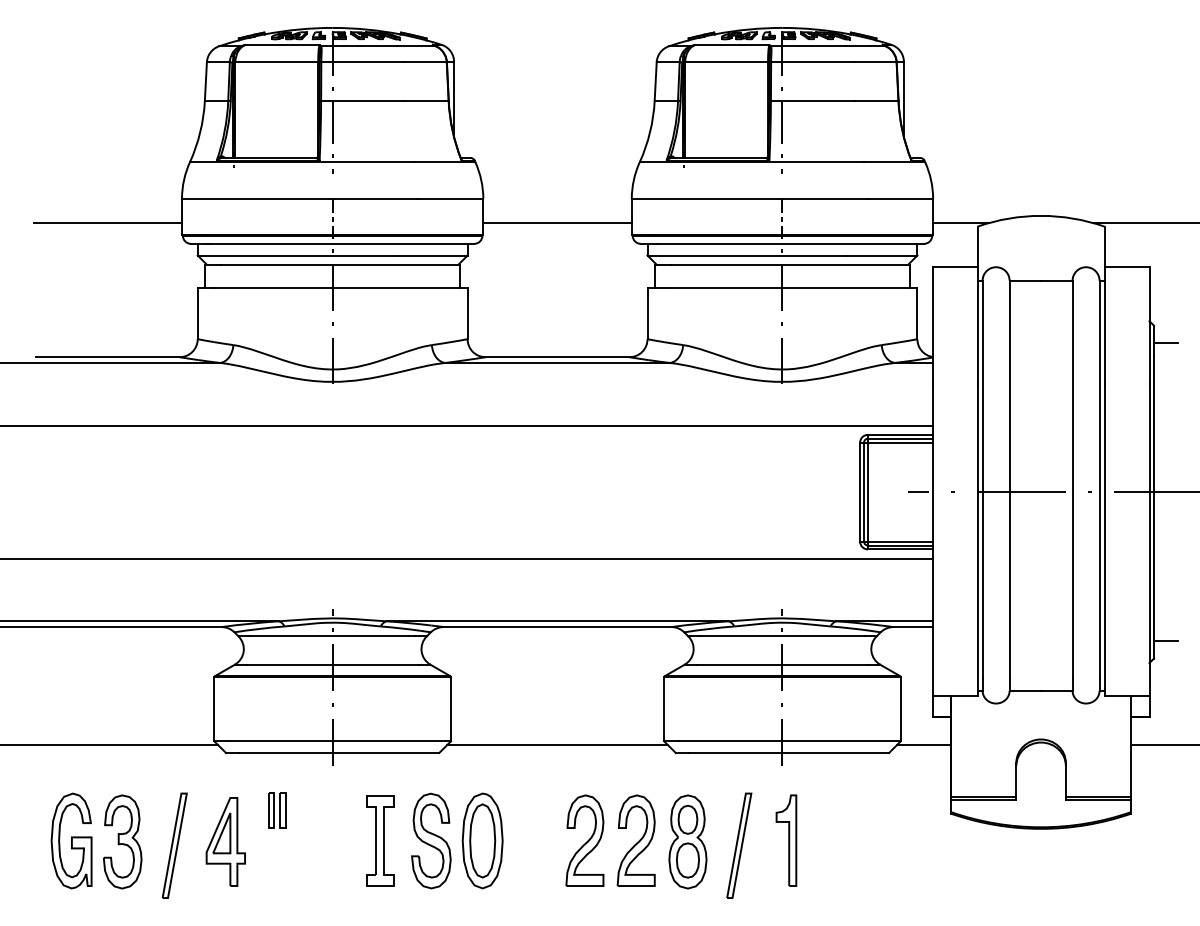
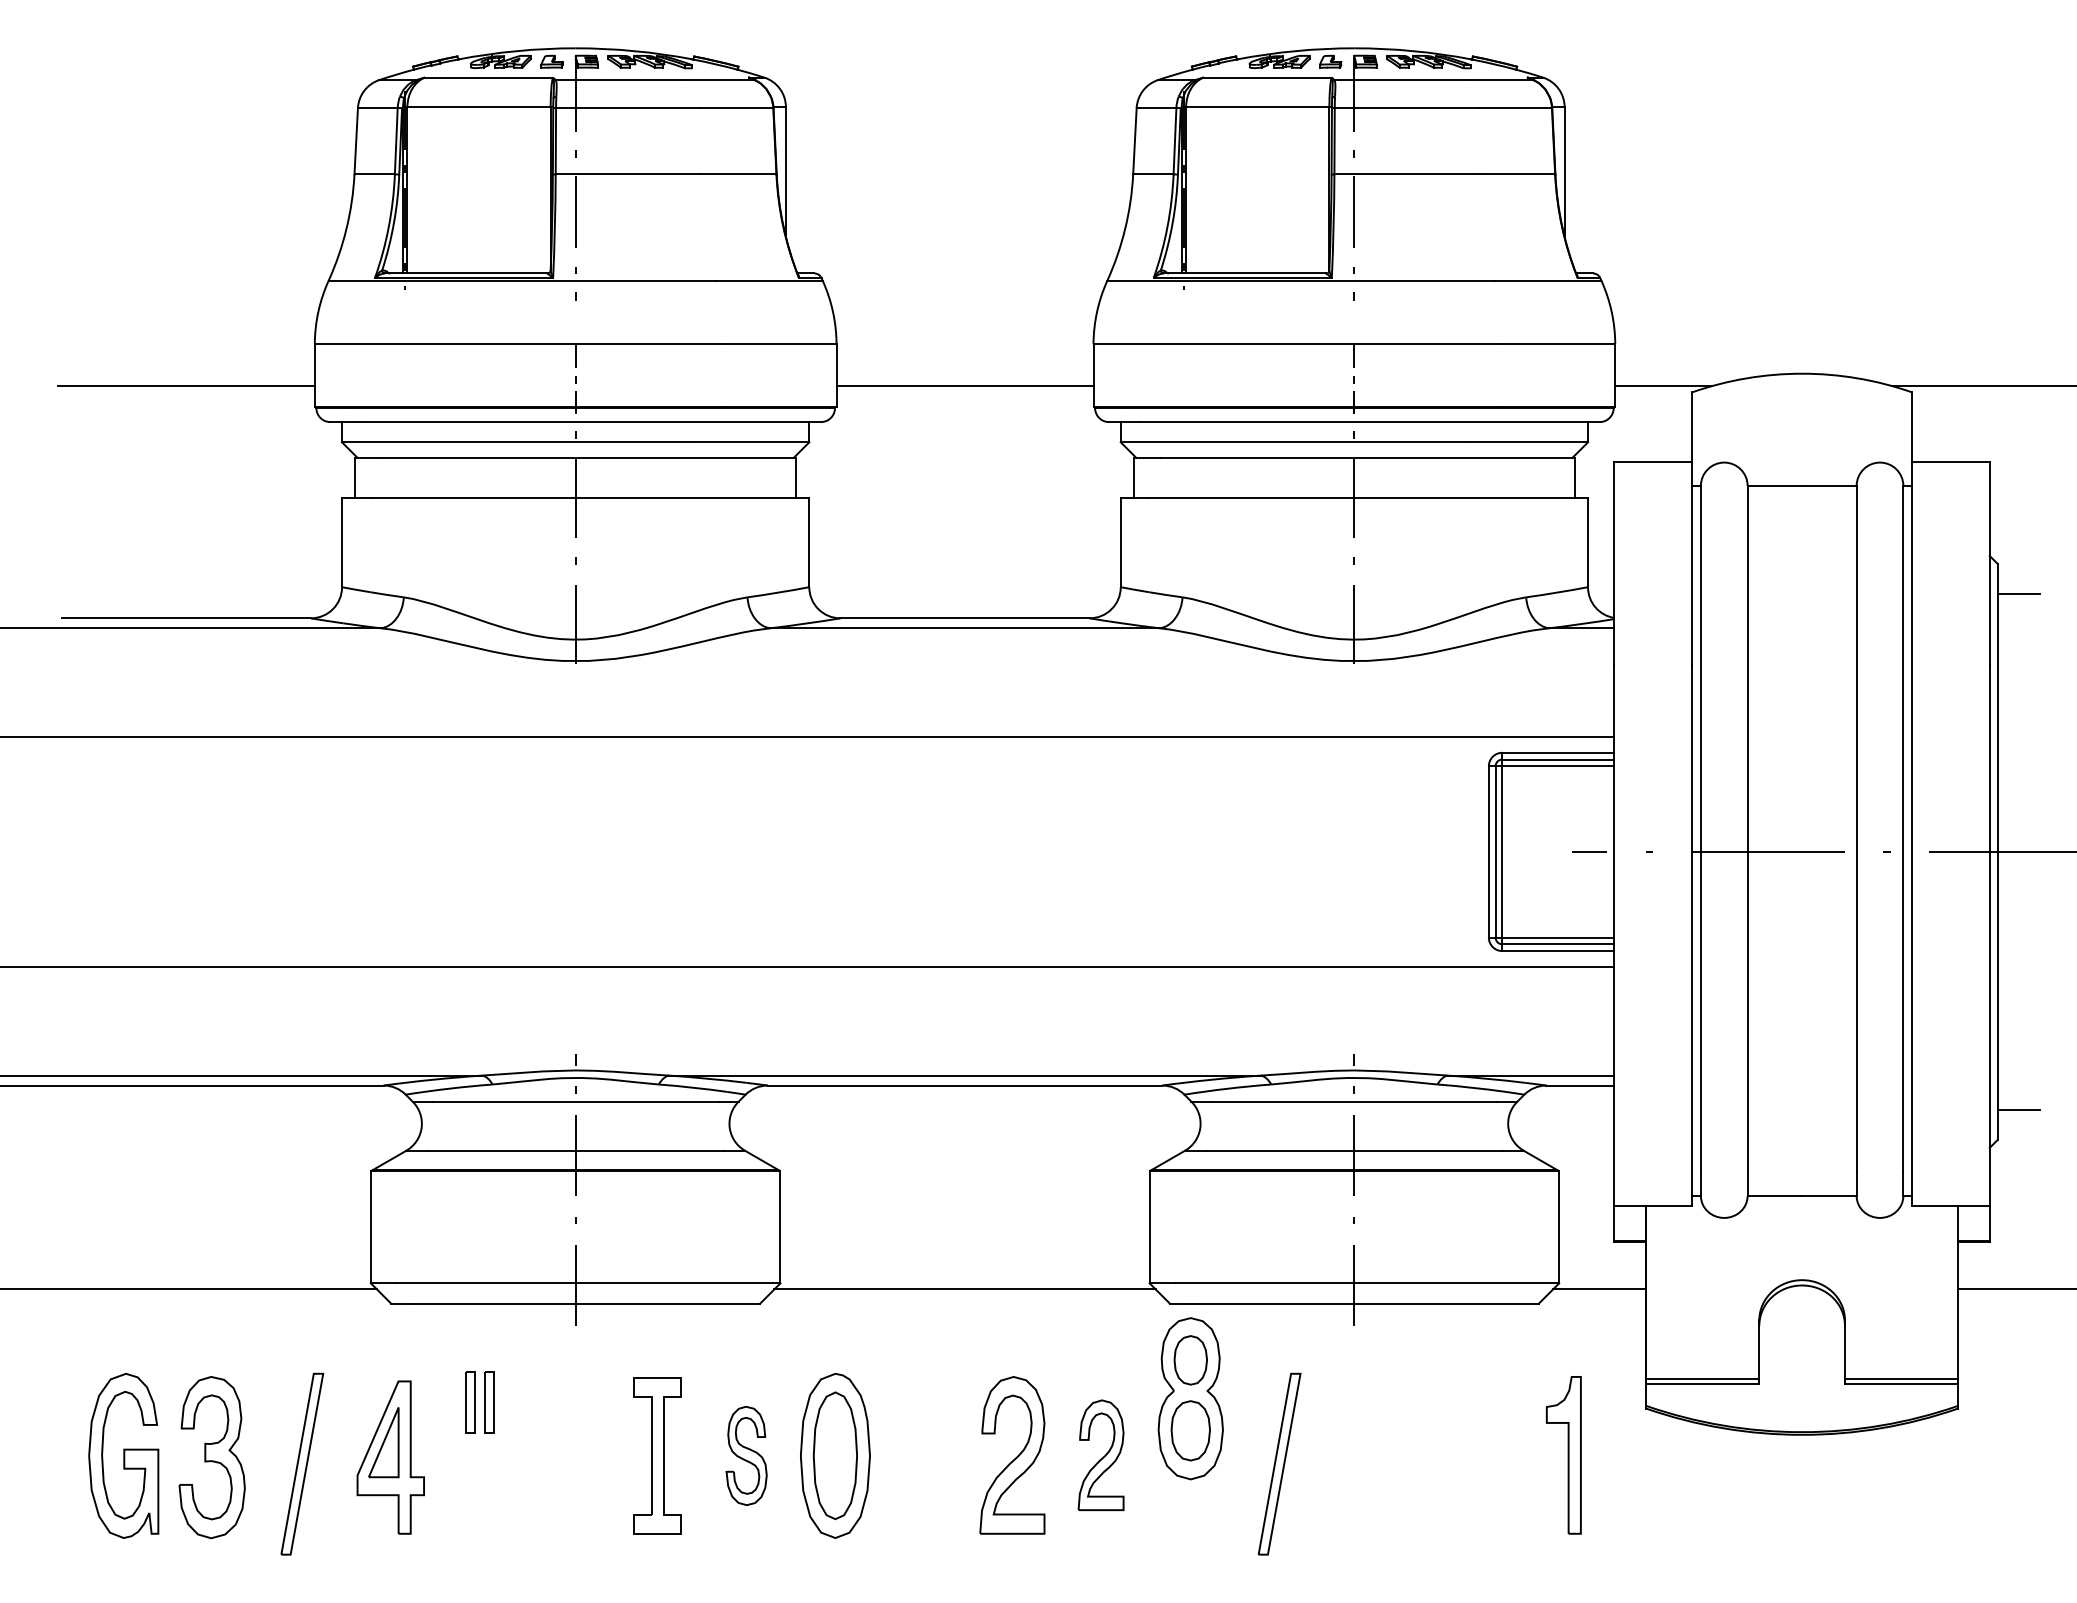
part: (431, 840) -> (746, 1455), size x0.6
part: (635, 840) -> (1099, 1455), size x0.7
part: (786, 840) -> (1563, 1455), moved
part: (687, 841) -> (1189, 1397), moved

